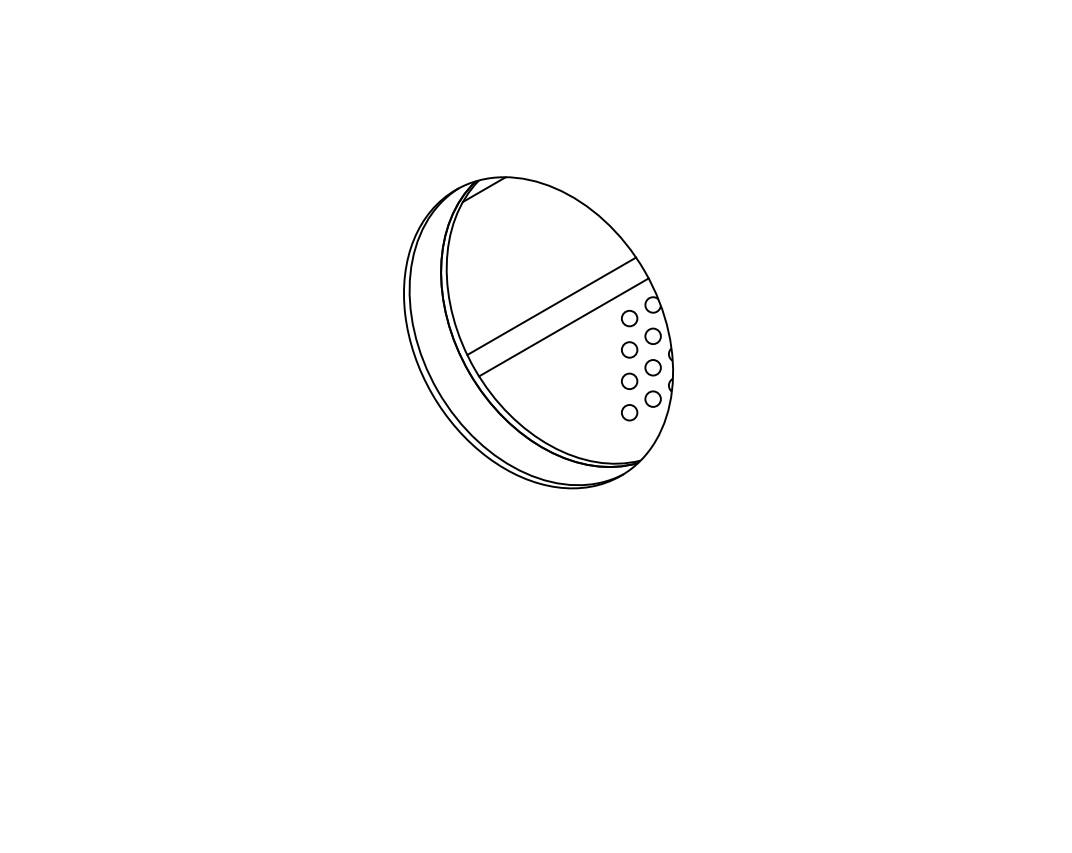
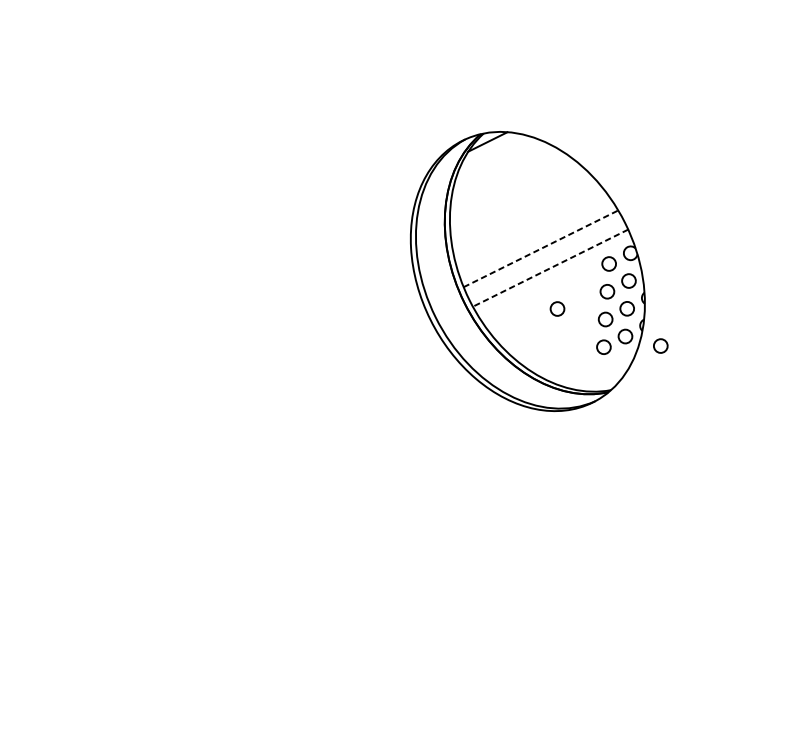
line: (552, 306) -> (541, 249), solid -> dashed
line: (563, 327) -> (550, 268), solid -> dashed
circle: (574, 372) -> (557, 308), added
circle: (693, 406) -> (660, 345), added

